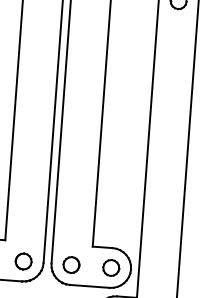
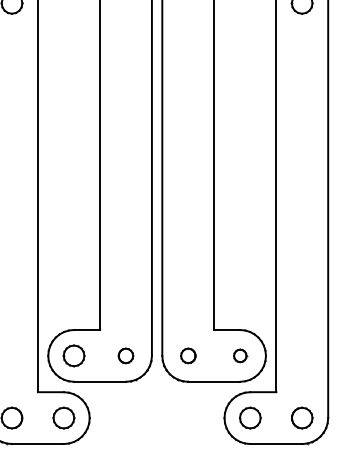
part: (23, 261) -> (125, 355), size x0.7
part: (71, 264) -> (188, 355), size x0.7
part: (111, 267) -> (240, 355), size x0.6

